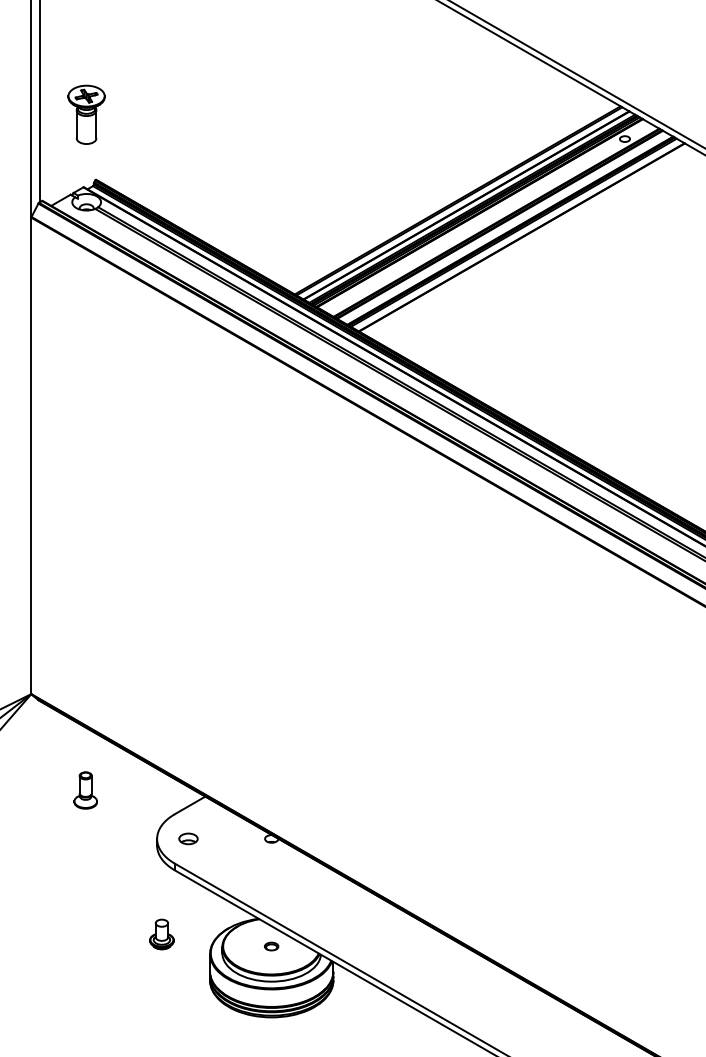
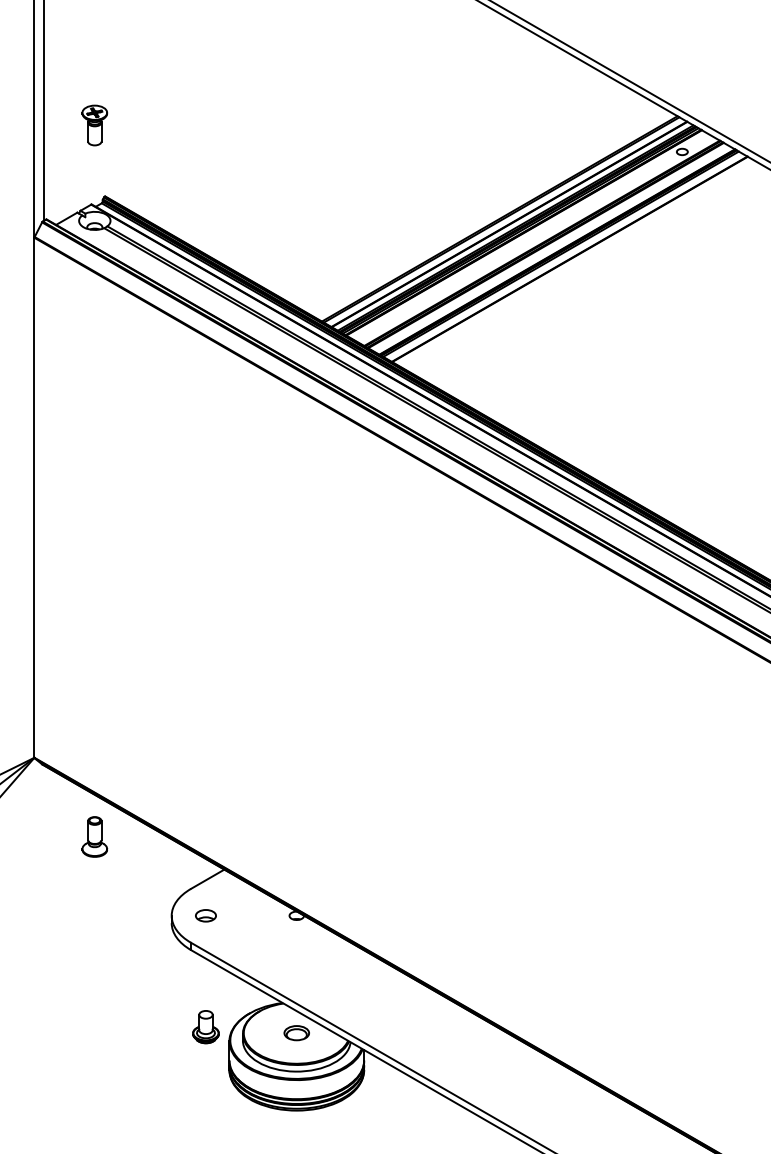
part: (86, 114) -> (94, 125), size x0.62
part: (85, 790) -> (94, 836), moved
part: (161, 934) -> (205, 1027), moved
part: (271, 946) -> (296, 1033), size x1.67

